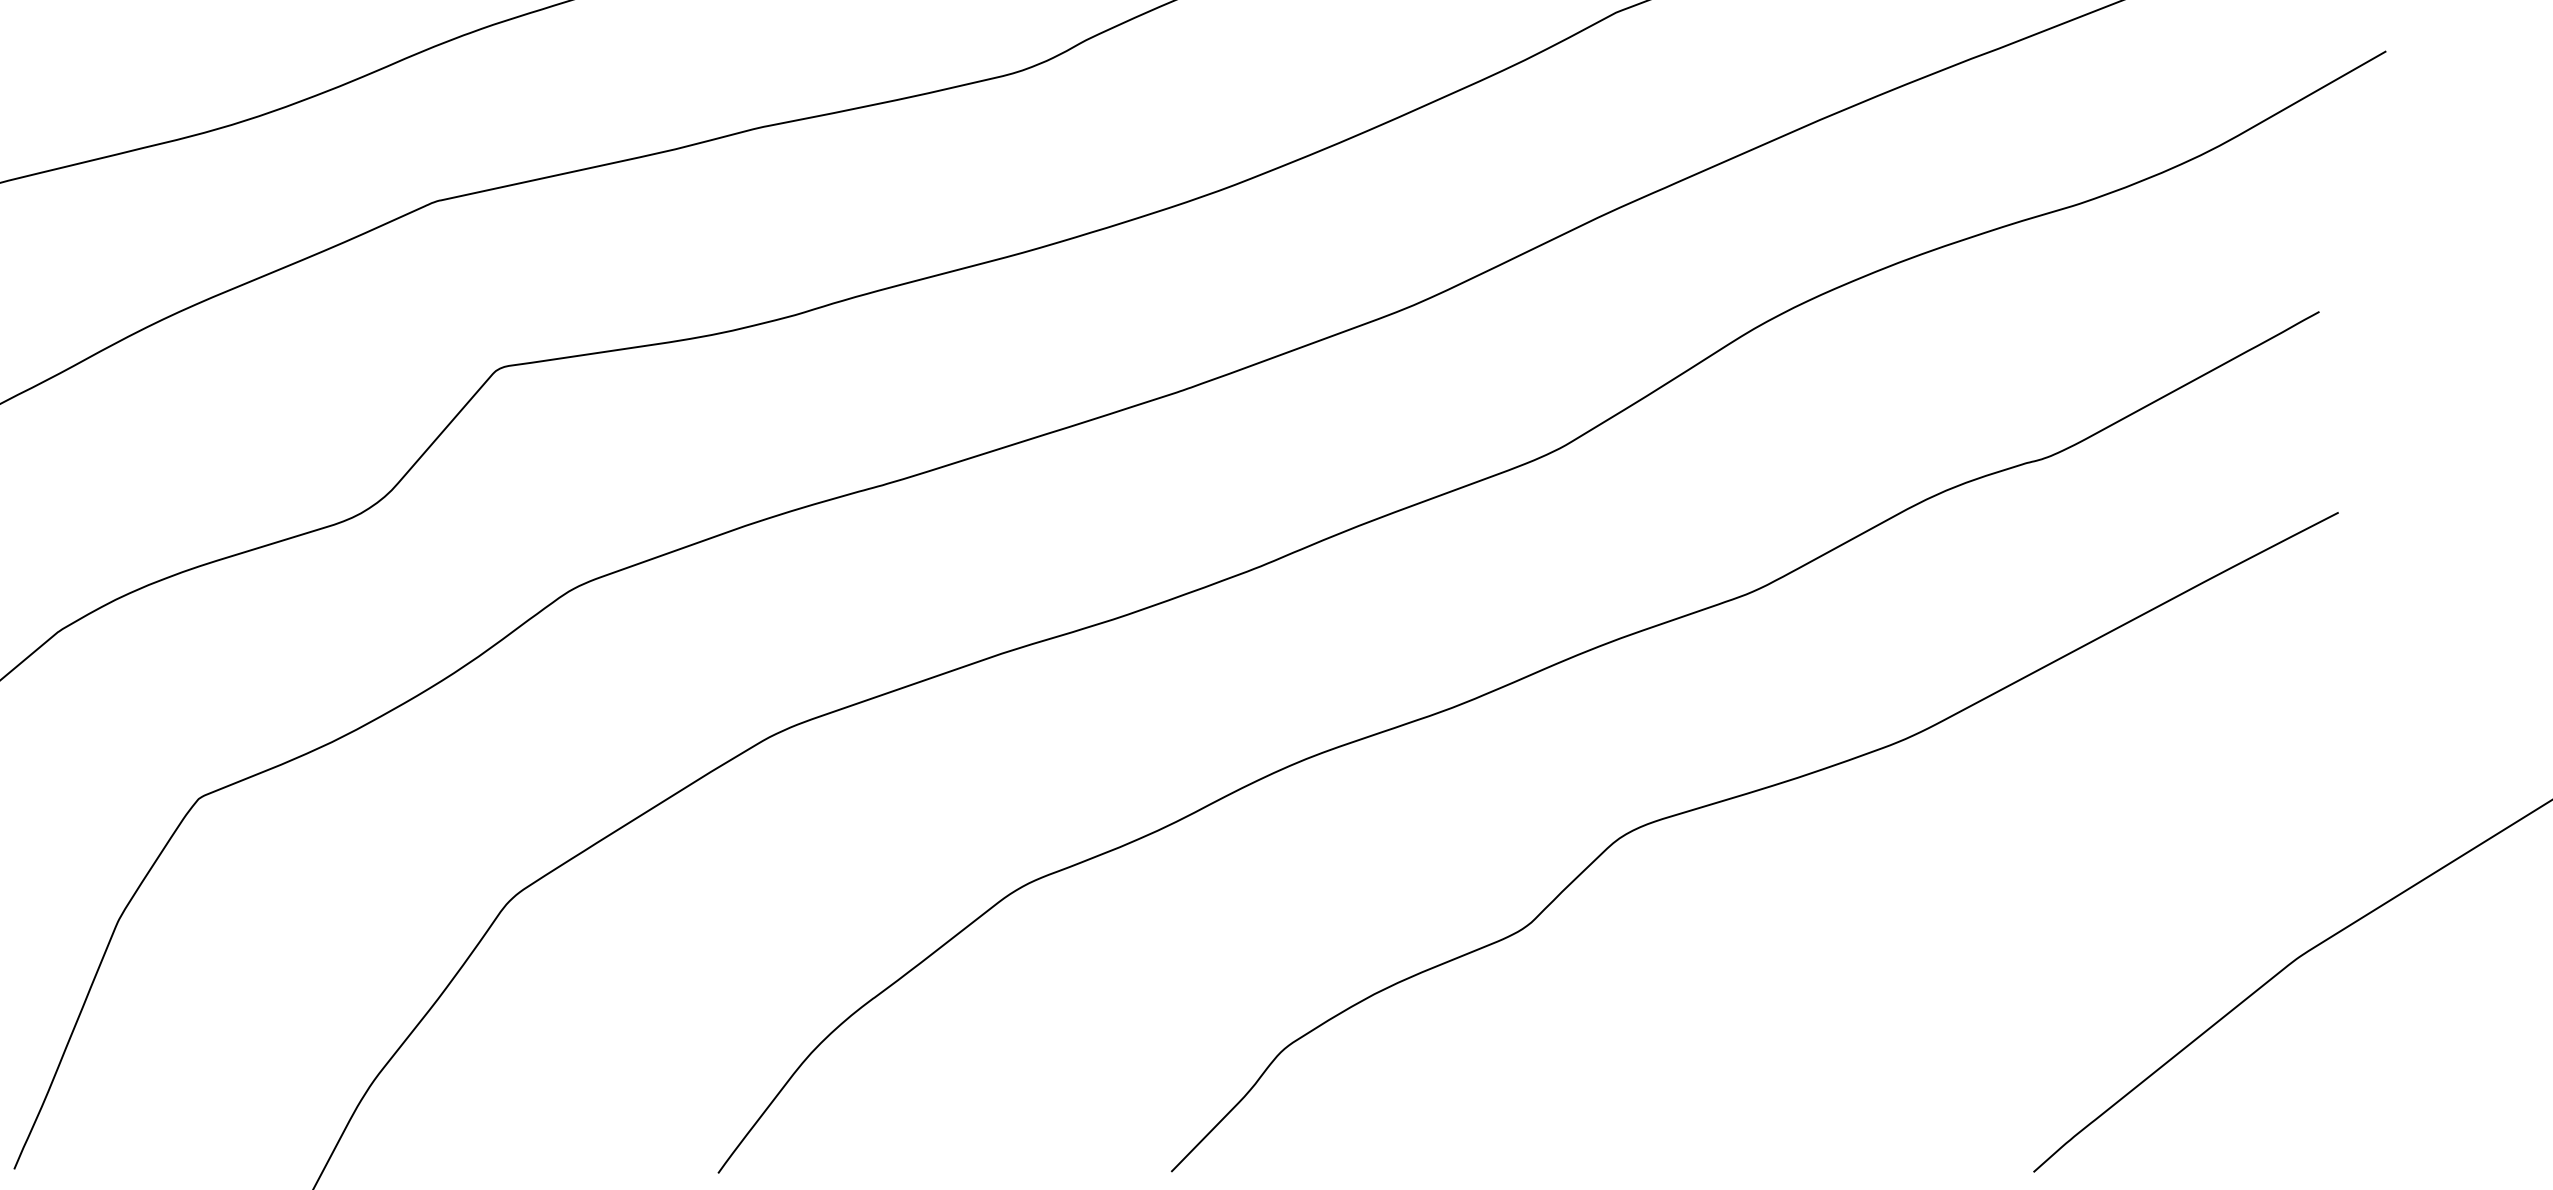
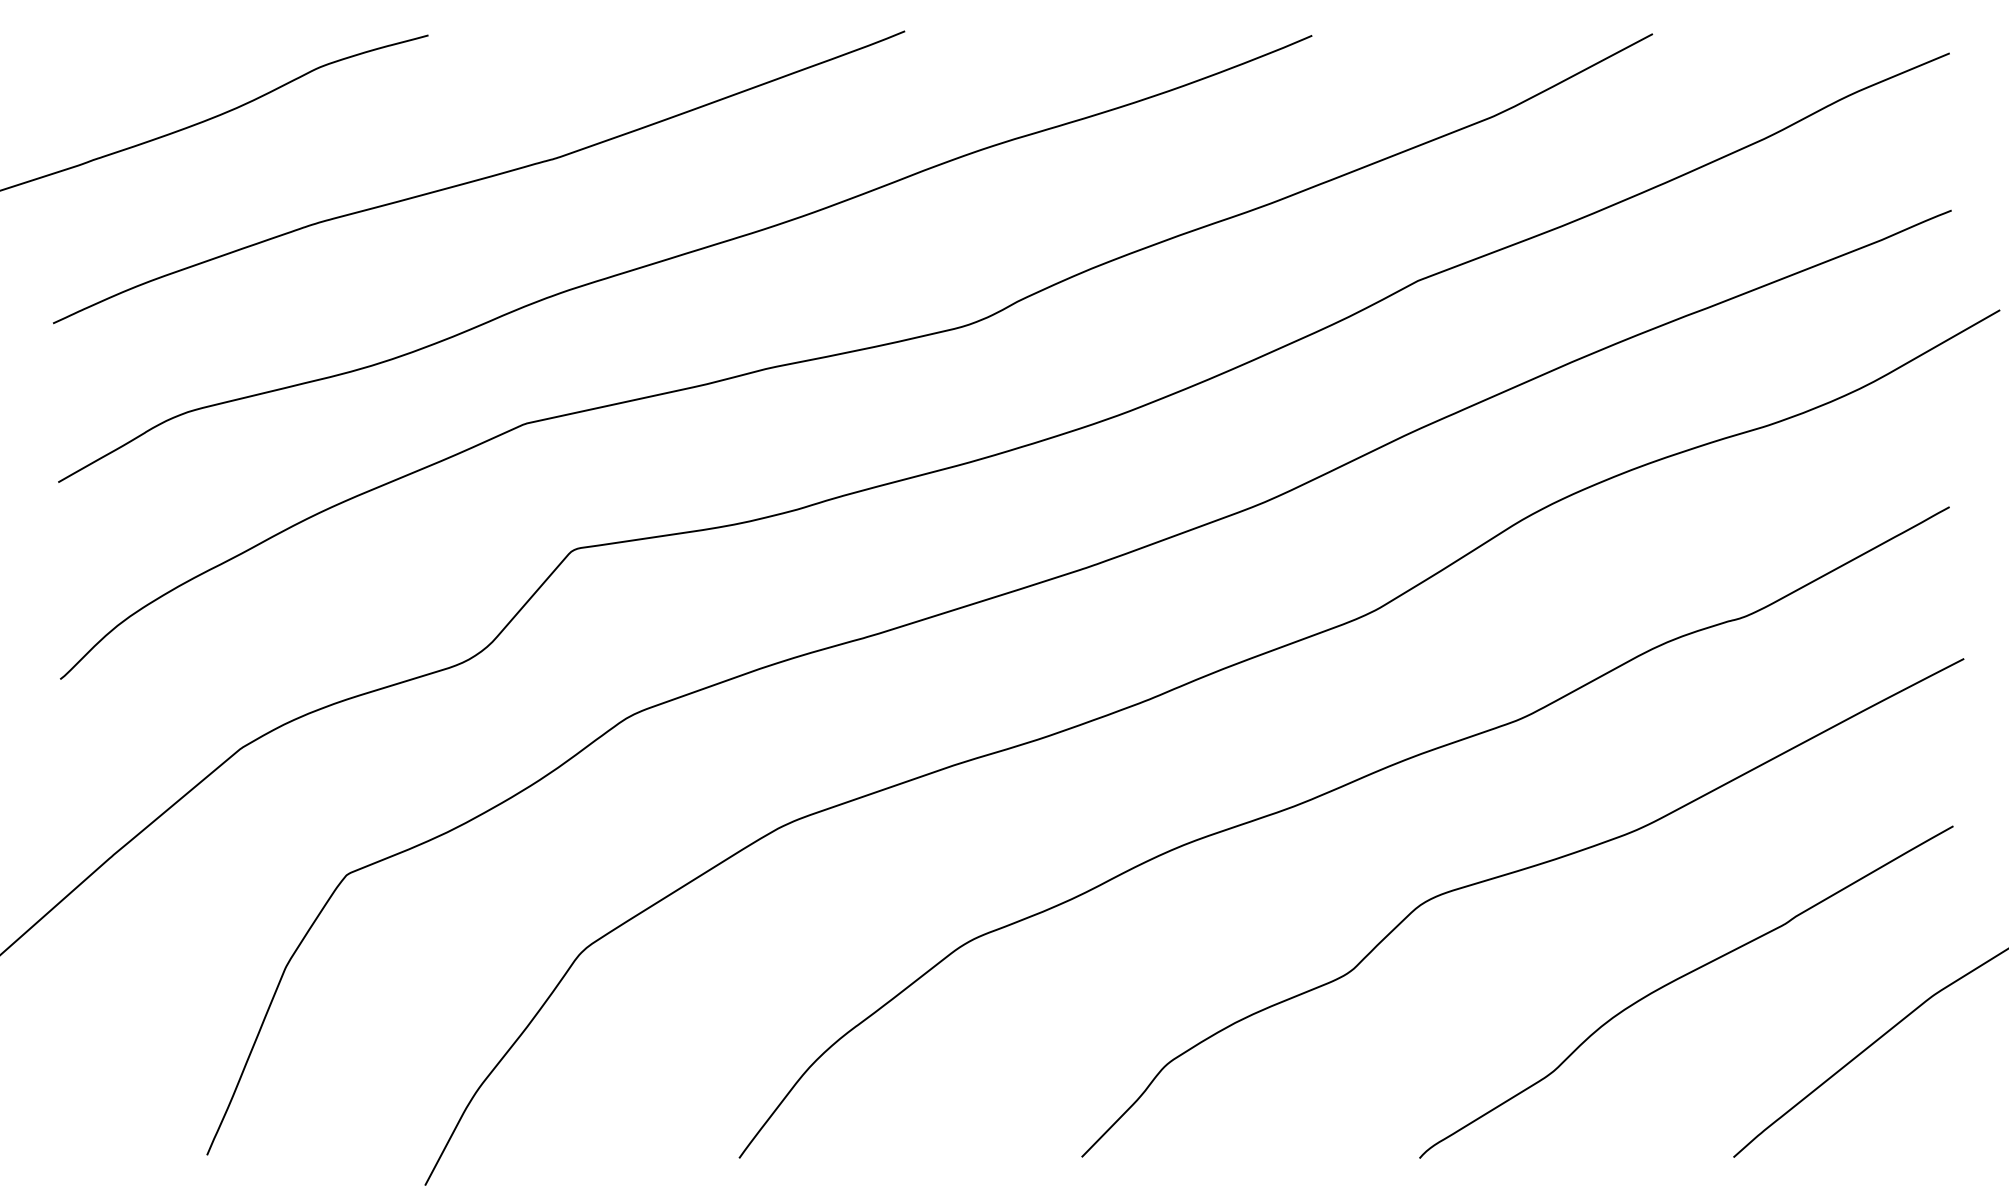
curve: (1962, 936) -> (1679, 979), added

